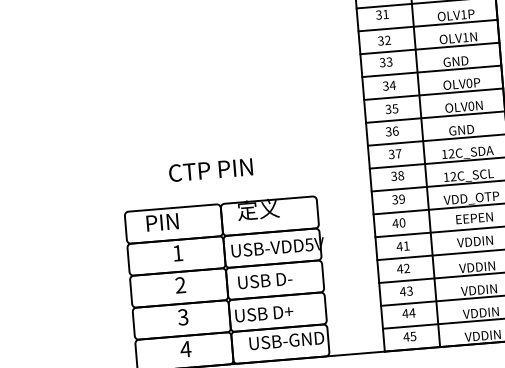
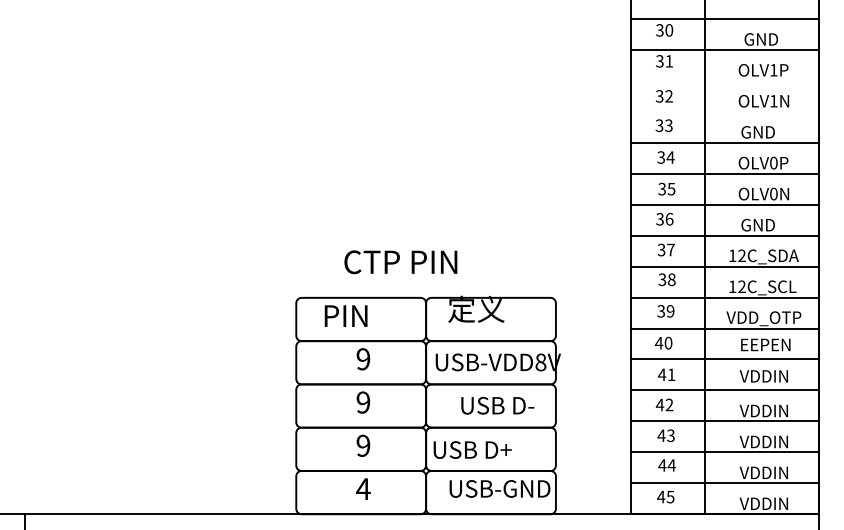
line: (427, 25) -> (724, 80), removed
line: (429, 48) -> (724, 111), removed
text: (210, 170) -> (400, 262), moved
text: (309, 244) -> (540, 362), USB-VDD5V -> USB-VDD8V
text: (178, 253) -> (363, 359), 1 -> 9
text: (265, 280) -> (497, 405), moved
text: (180, 285) -> (363, 402), 2 -> 9
text: (183, 317) -> (363, 445), 3 -> 9

